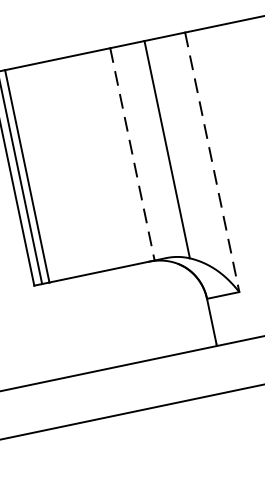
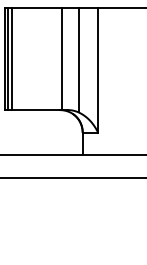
line: (133, 155) -> (62, 59), dashed -> solid
line: (212, 162) -> (98, 70), dashed -> solid

